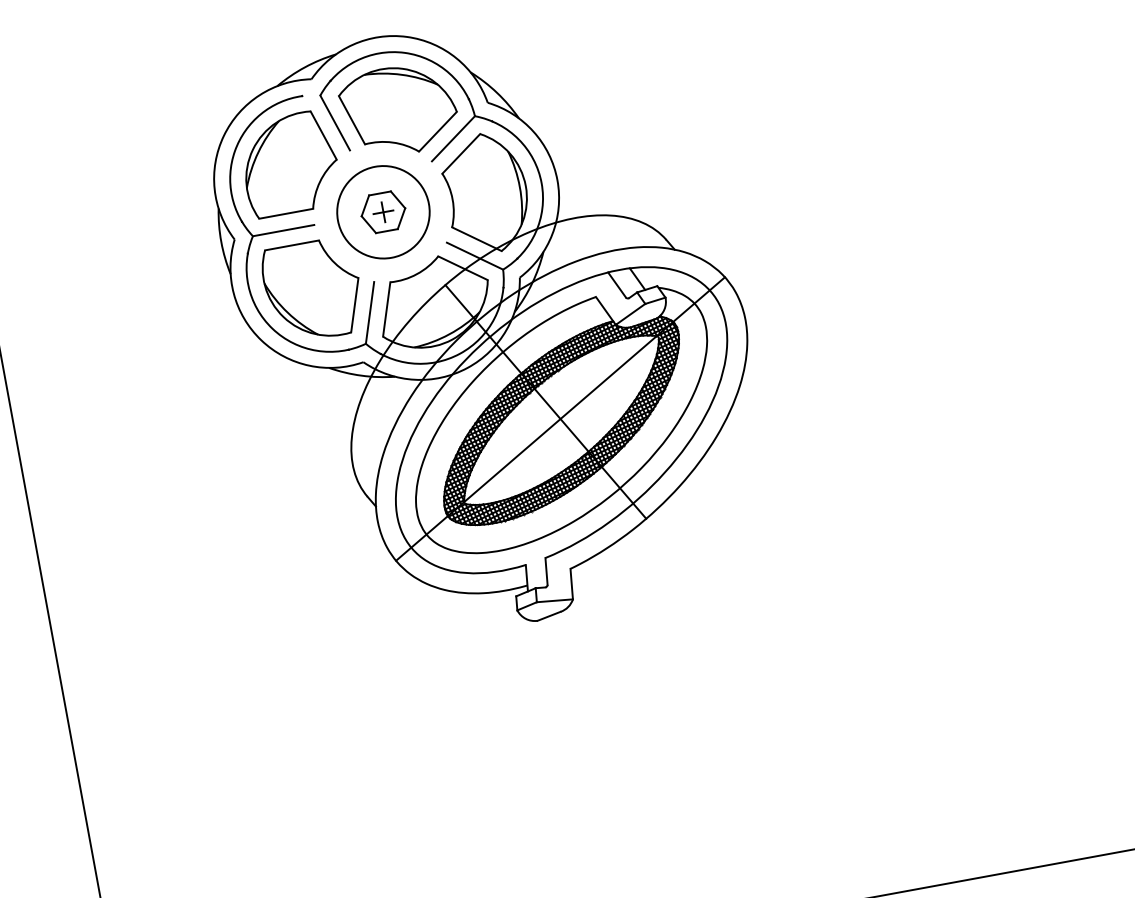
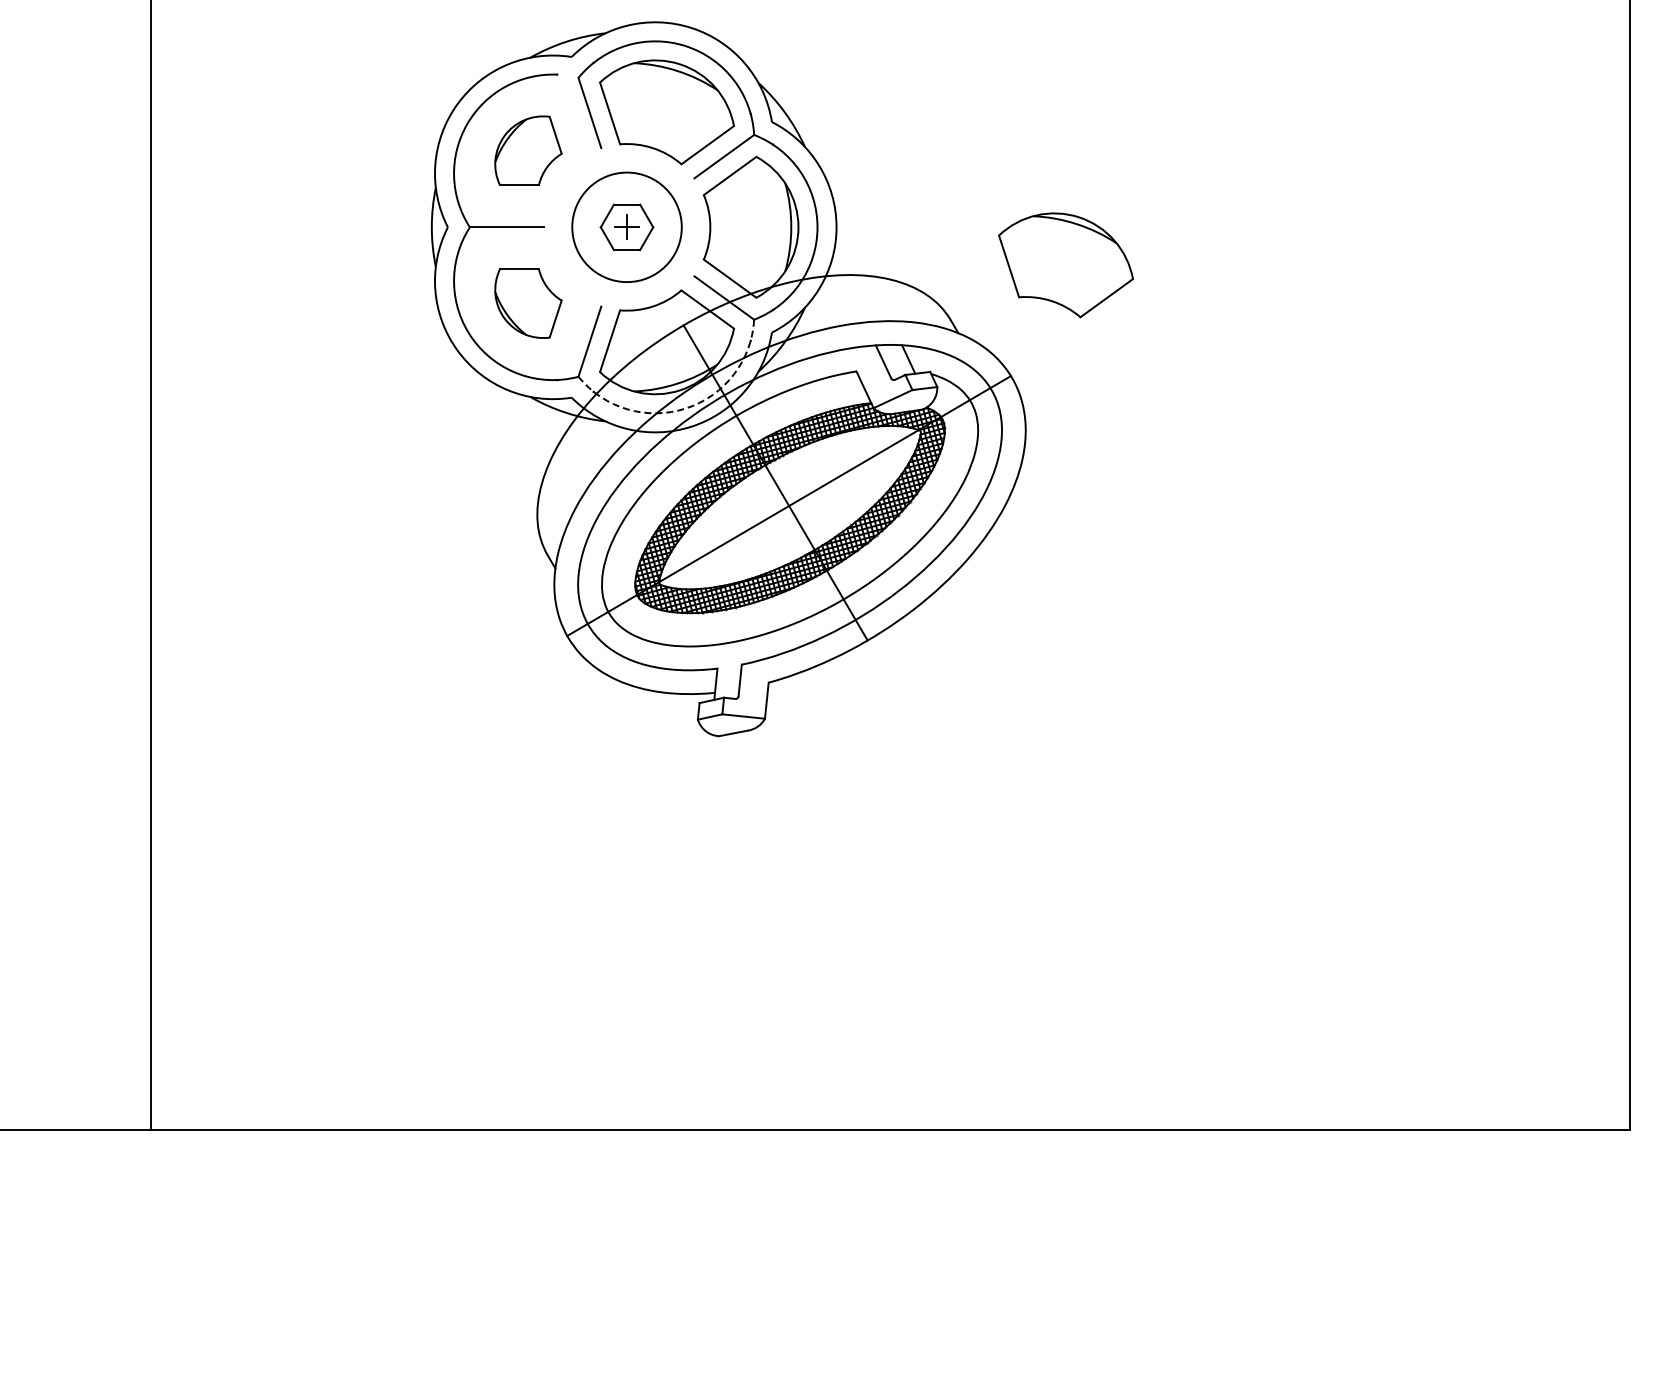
part: (289, 163) -> (528, 150), size x0.6
part: (753, 177) -> (1065, 265), added
part: (313, 290) -> (528, 303), size x0.6
arc: (459, 353) -> (685, 408), solid -> dashed

